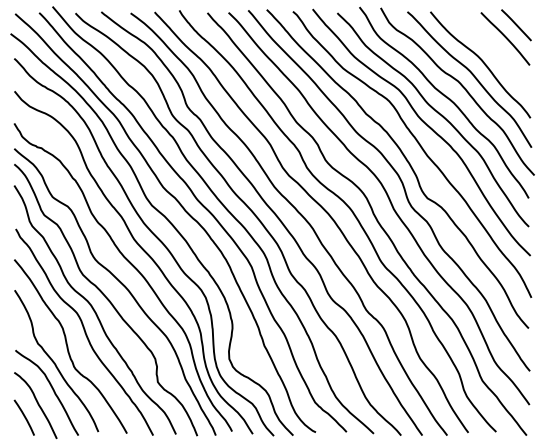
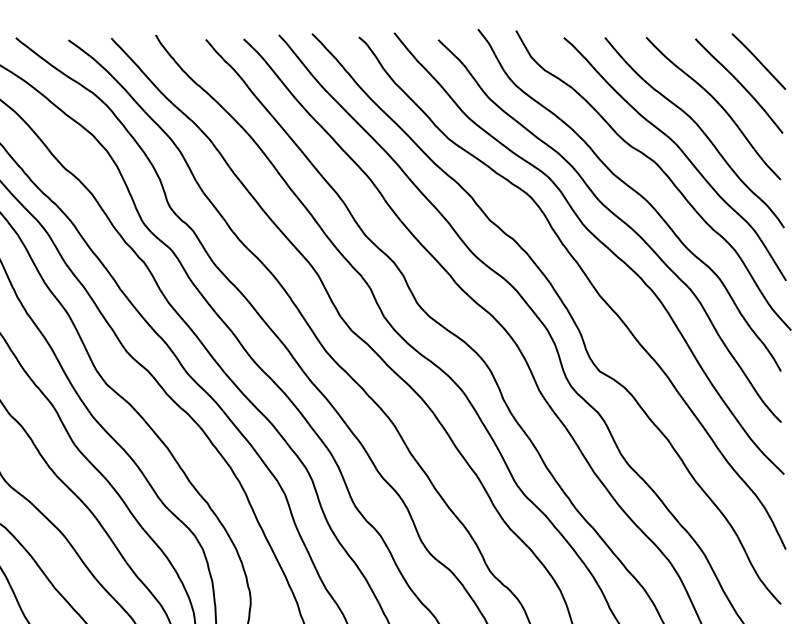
curve: (493, 49) -> (717, 104), added

